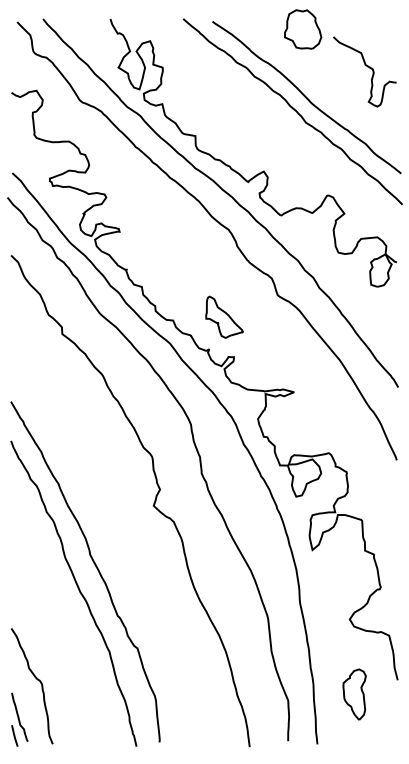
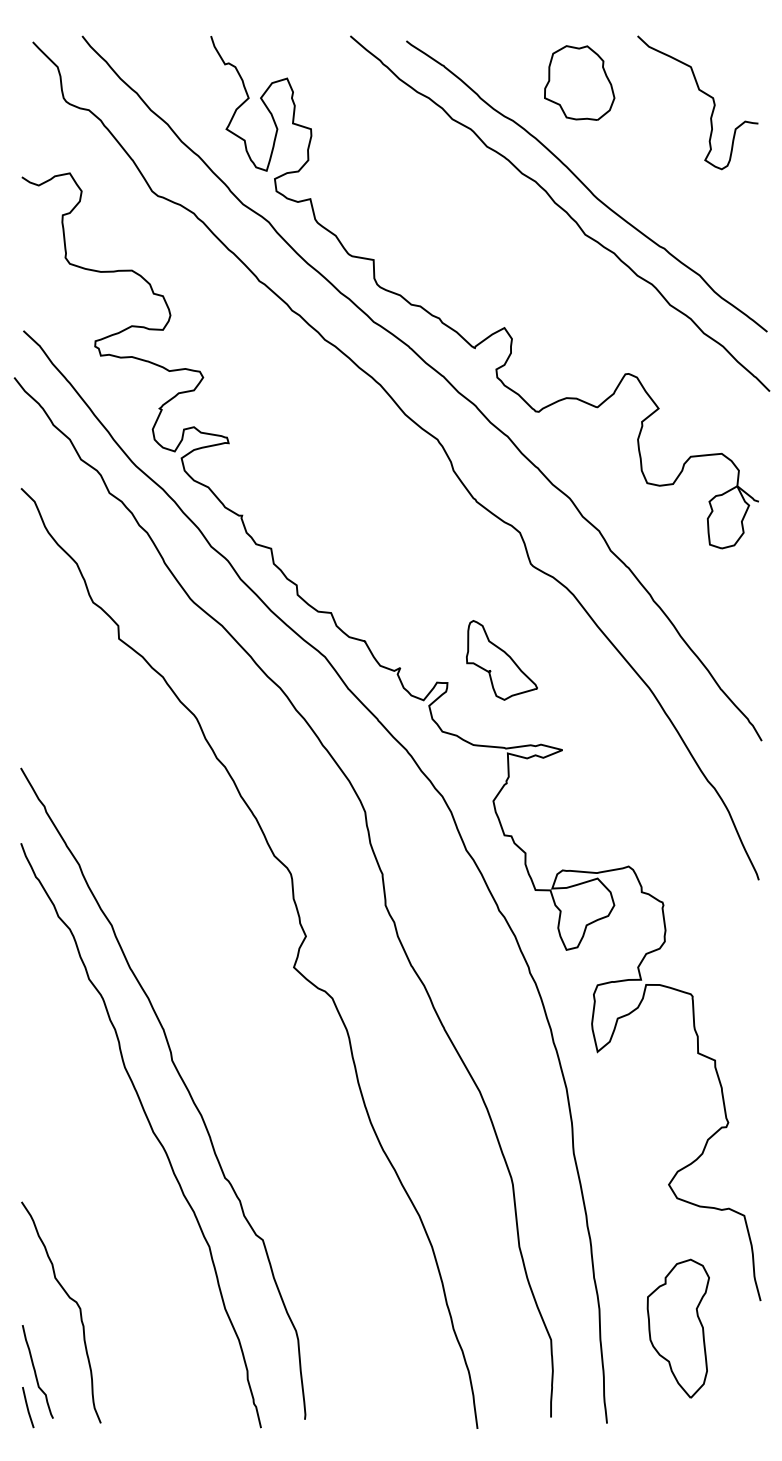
part: (303, 29) -> (580, 83), moved
curve: (367, 67) -> (702, 94), moved
part: (224, 316) -> (501, 658), moved
part: (354, 694) -> (677, 1328), size x1.43

